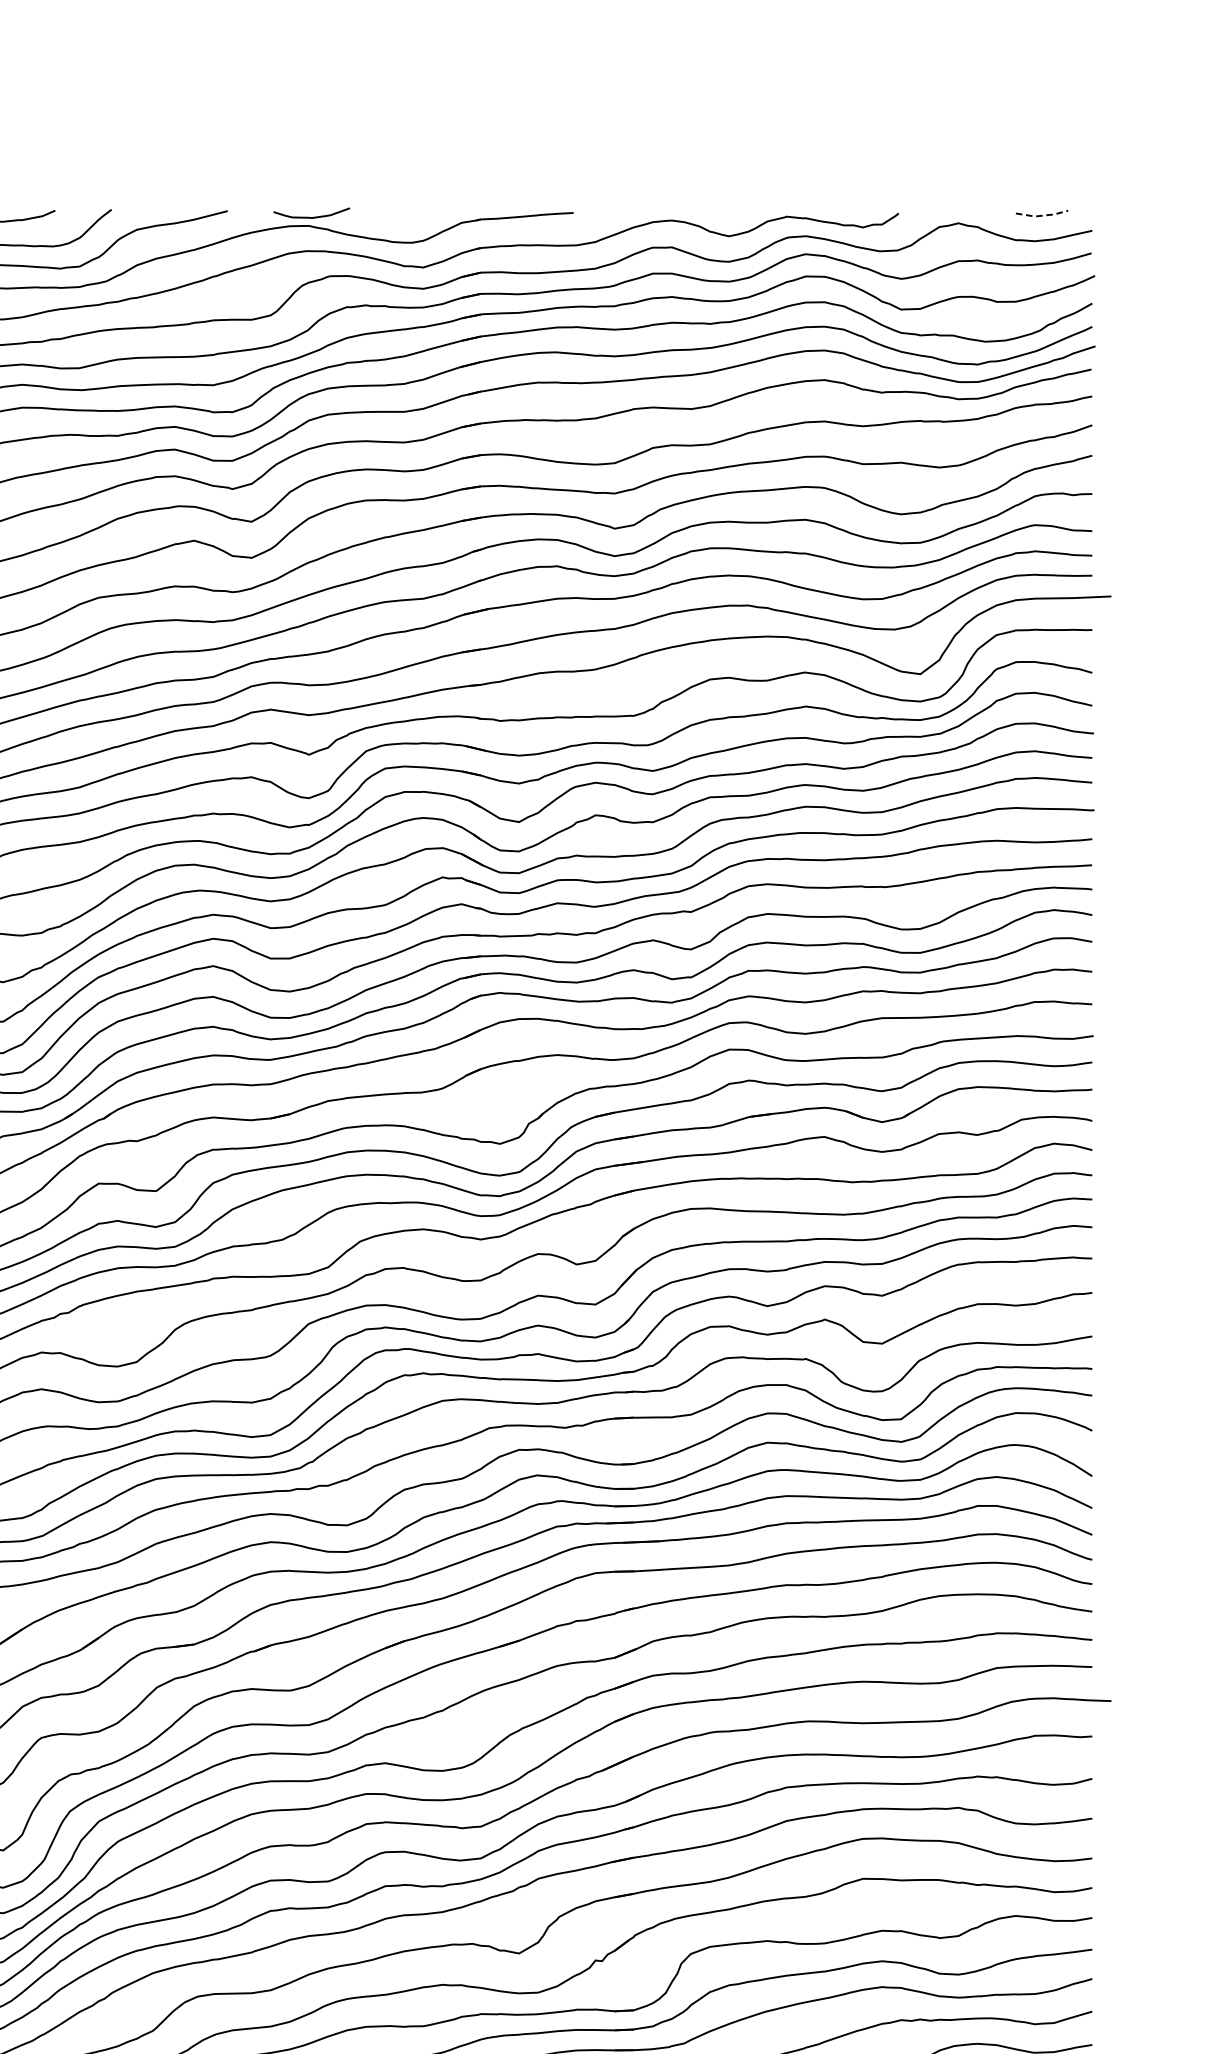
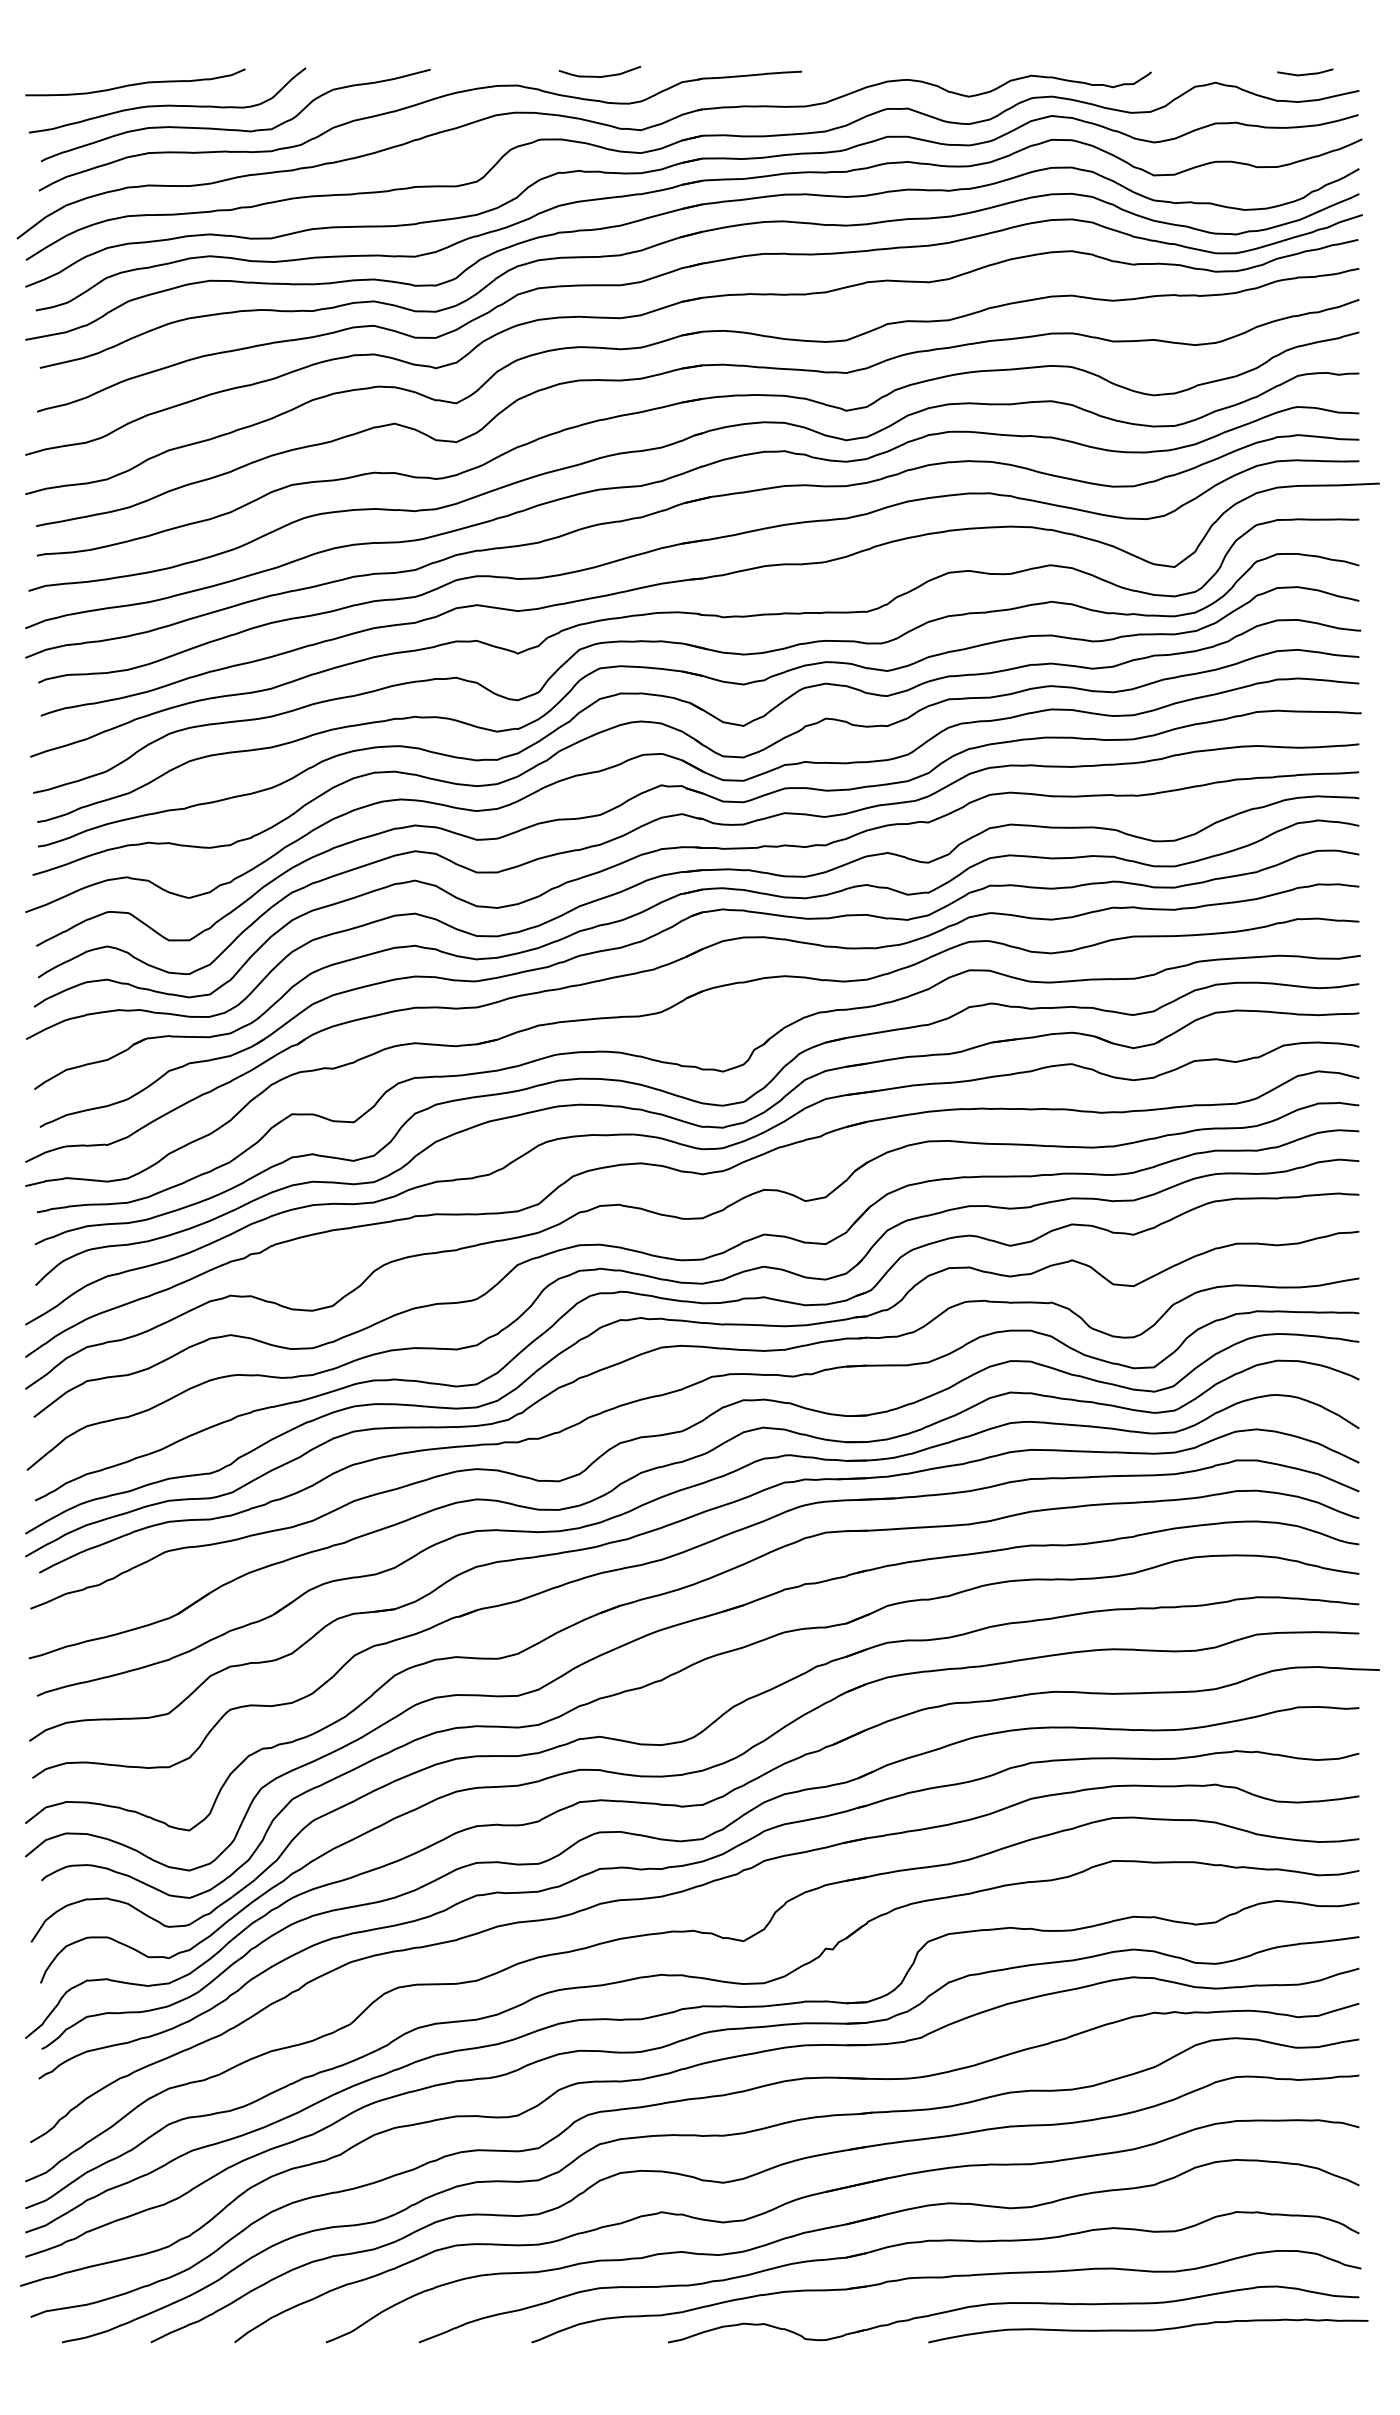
line: (1042, 215) -> (1305, 74), dashed -> solid
curve: (308, 216) -> (596, 75), moved

